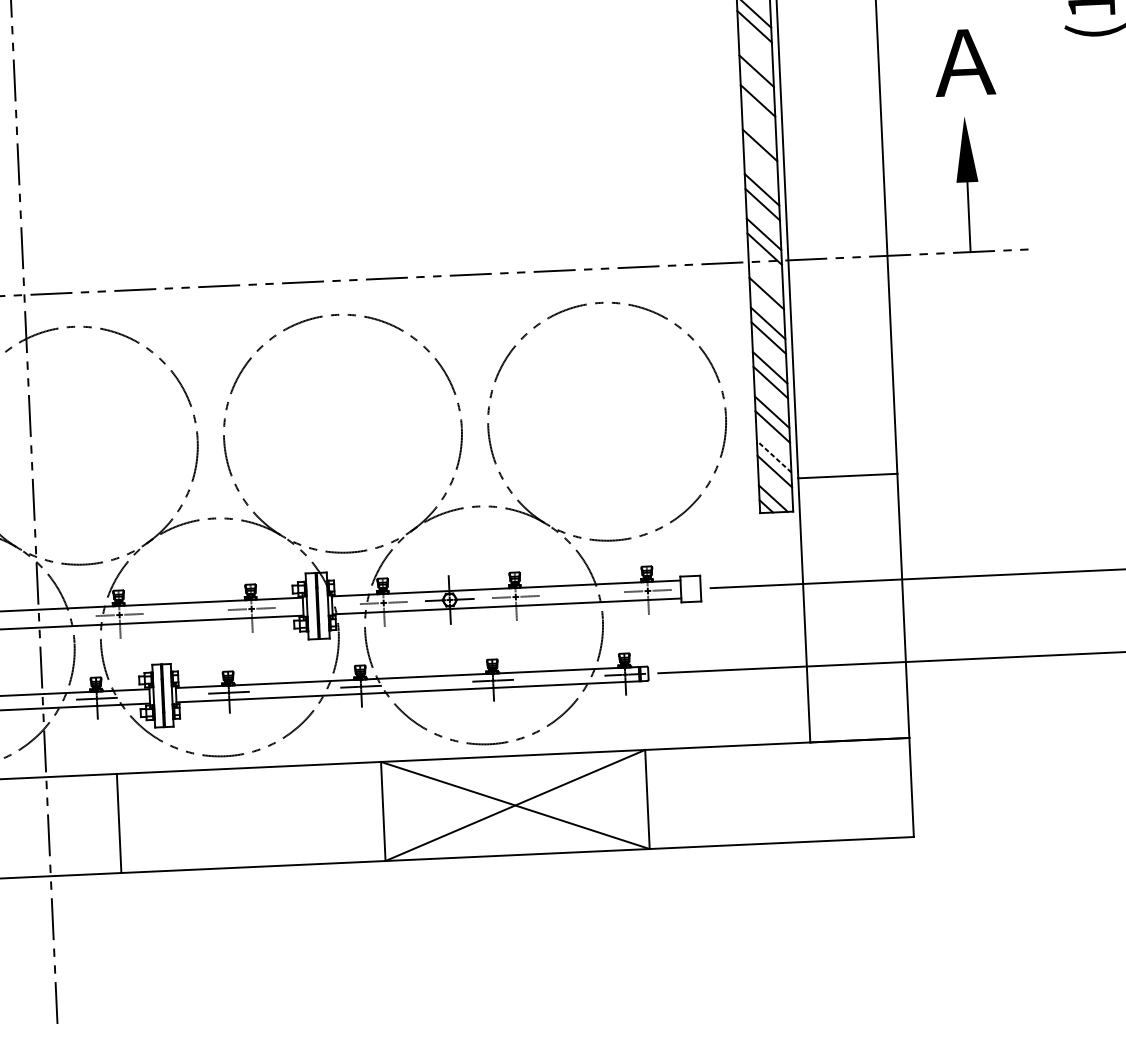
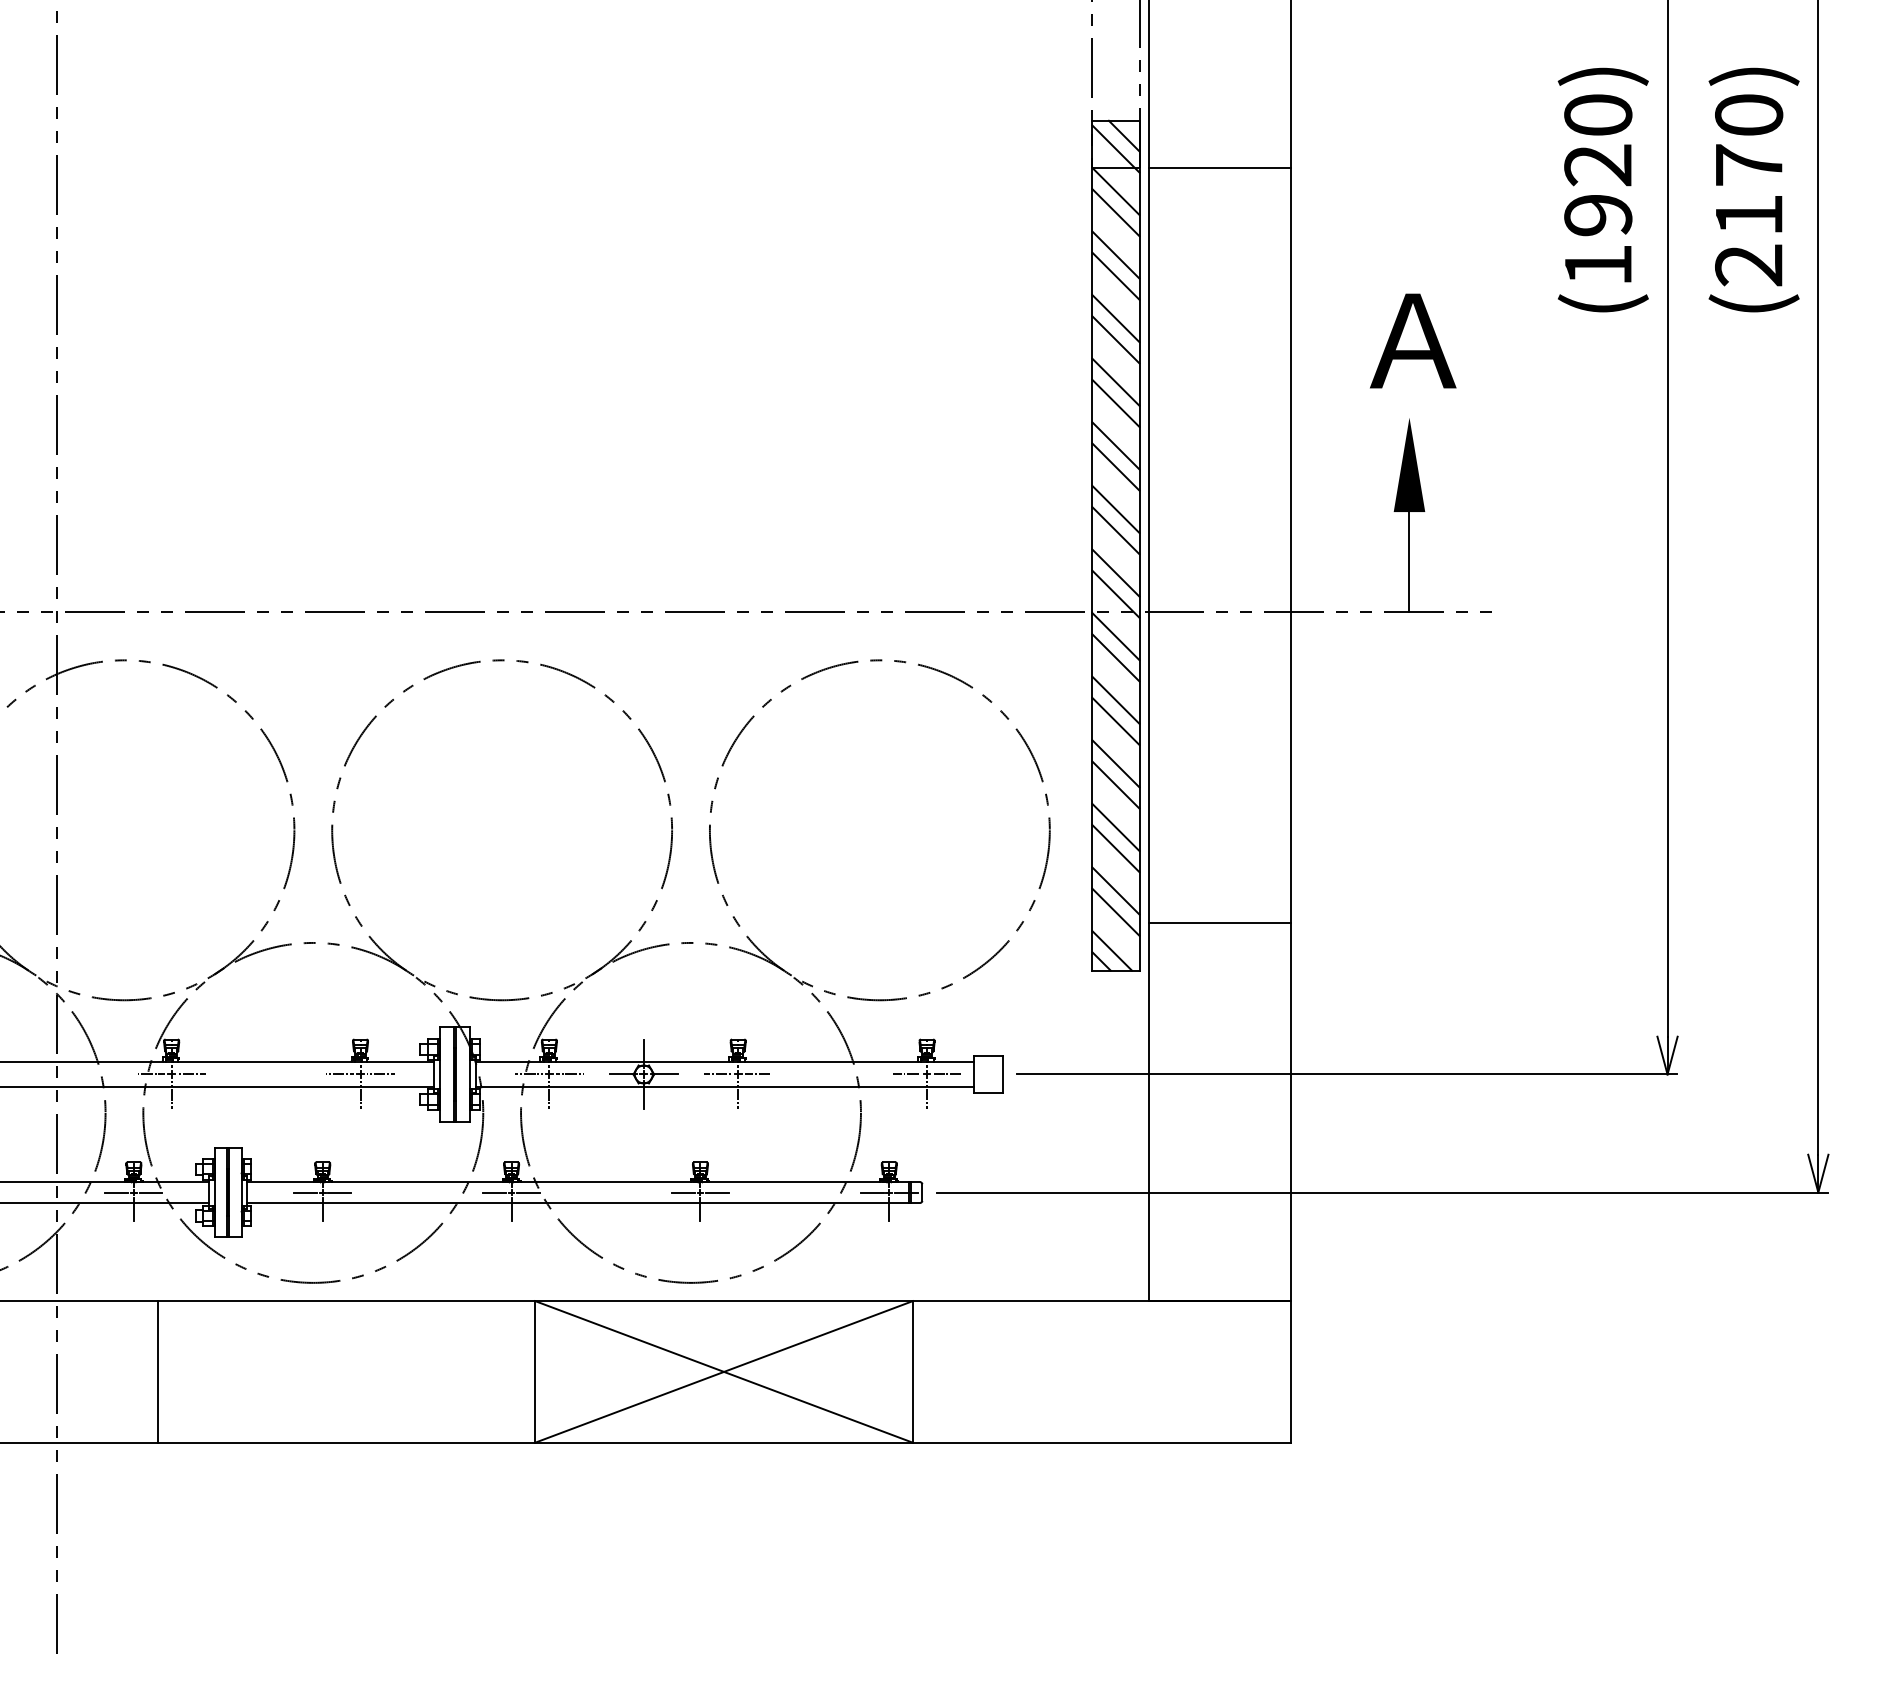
line: (755, 56) -> (1115, 318), added
line: (758, 115) -> (1115, 403), added
line: (760, 159) -> (1115, 466), added
line: (765, 278) -> (1115, 636), added
line: (773, 456) -> (1115, 890), dashed -> solid

